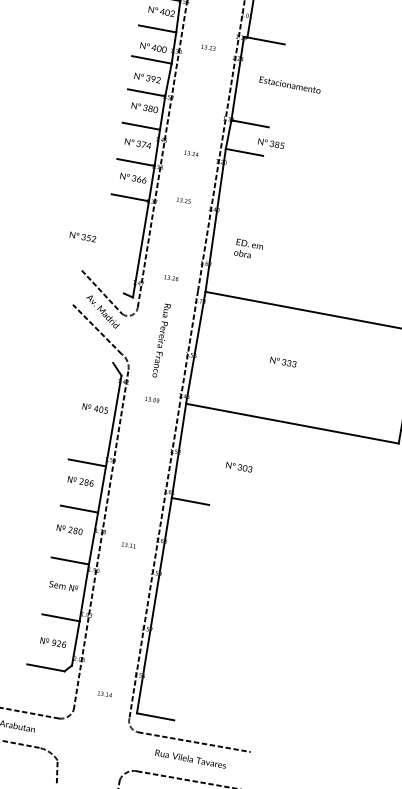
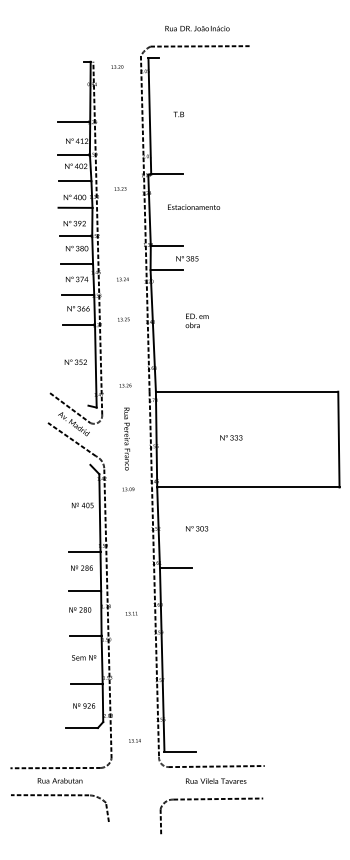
text: (82, 236) -> (75, 361), moved
text: (248, 248) -> (196, 320), moved
text: (239, 466) -> (197, 528), moved

